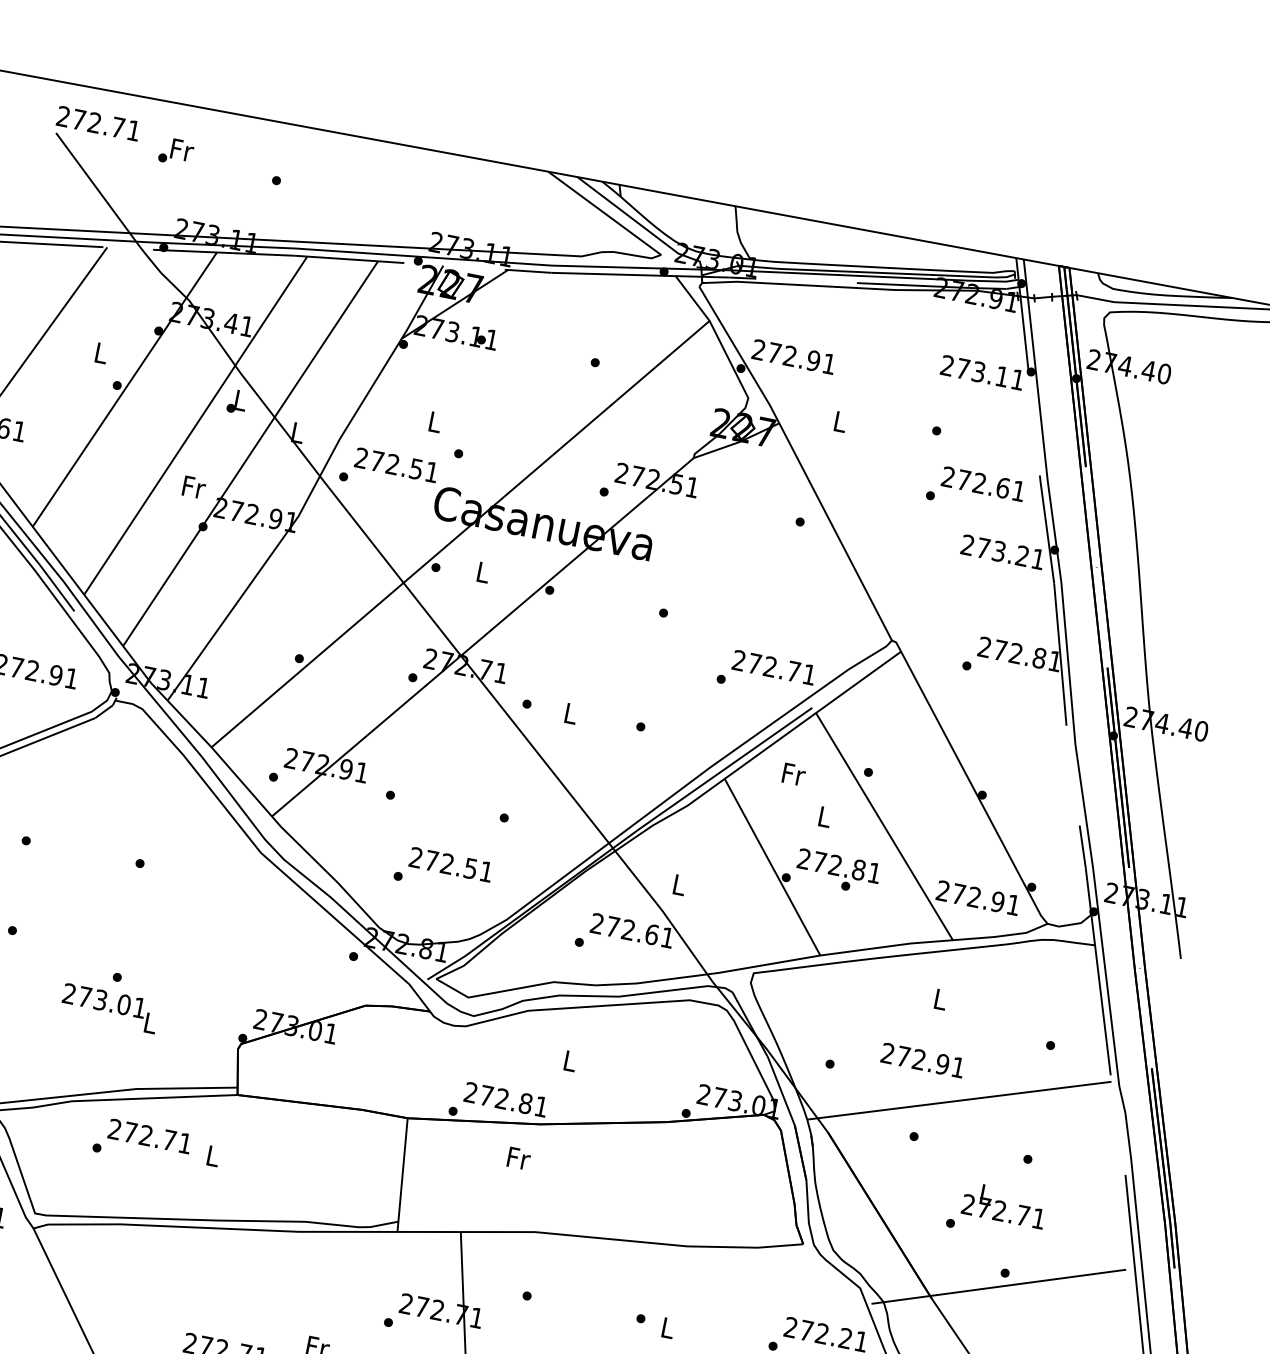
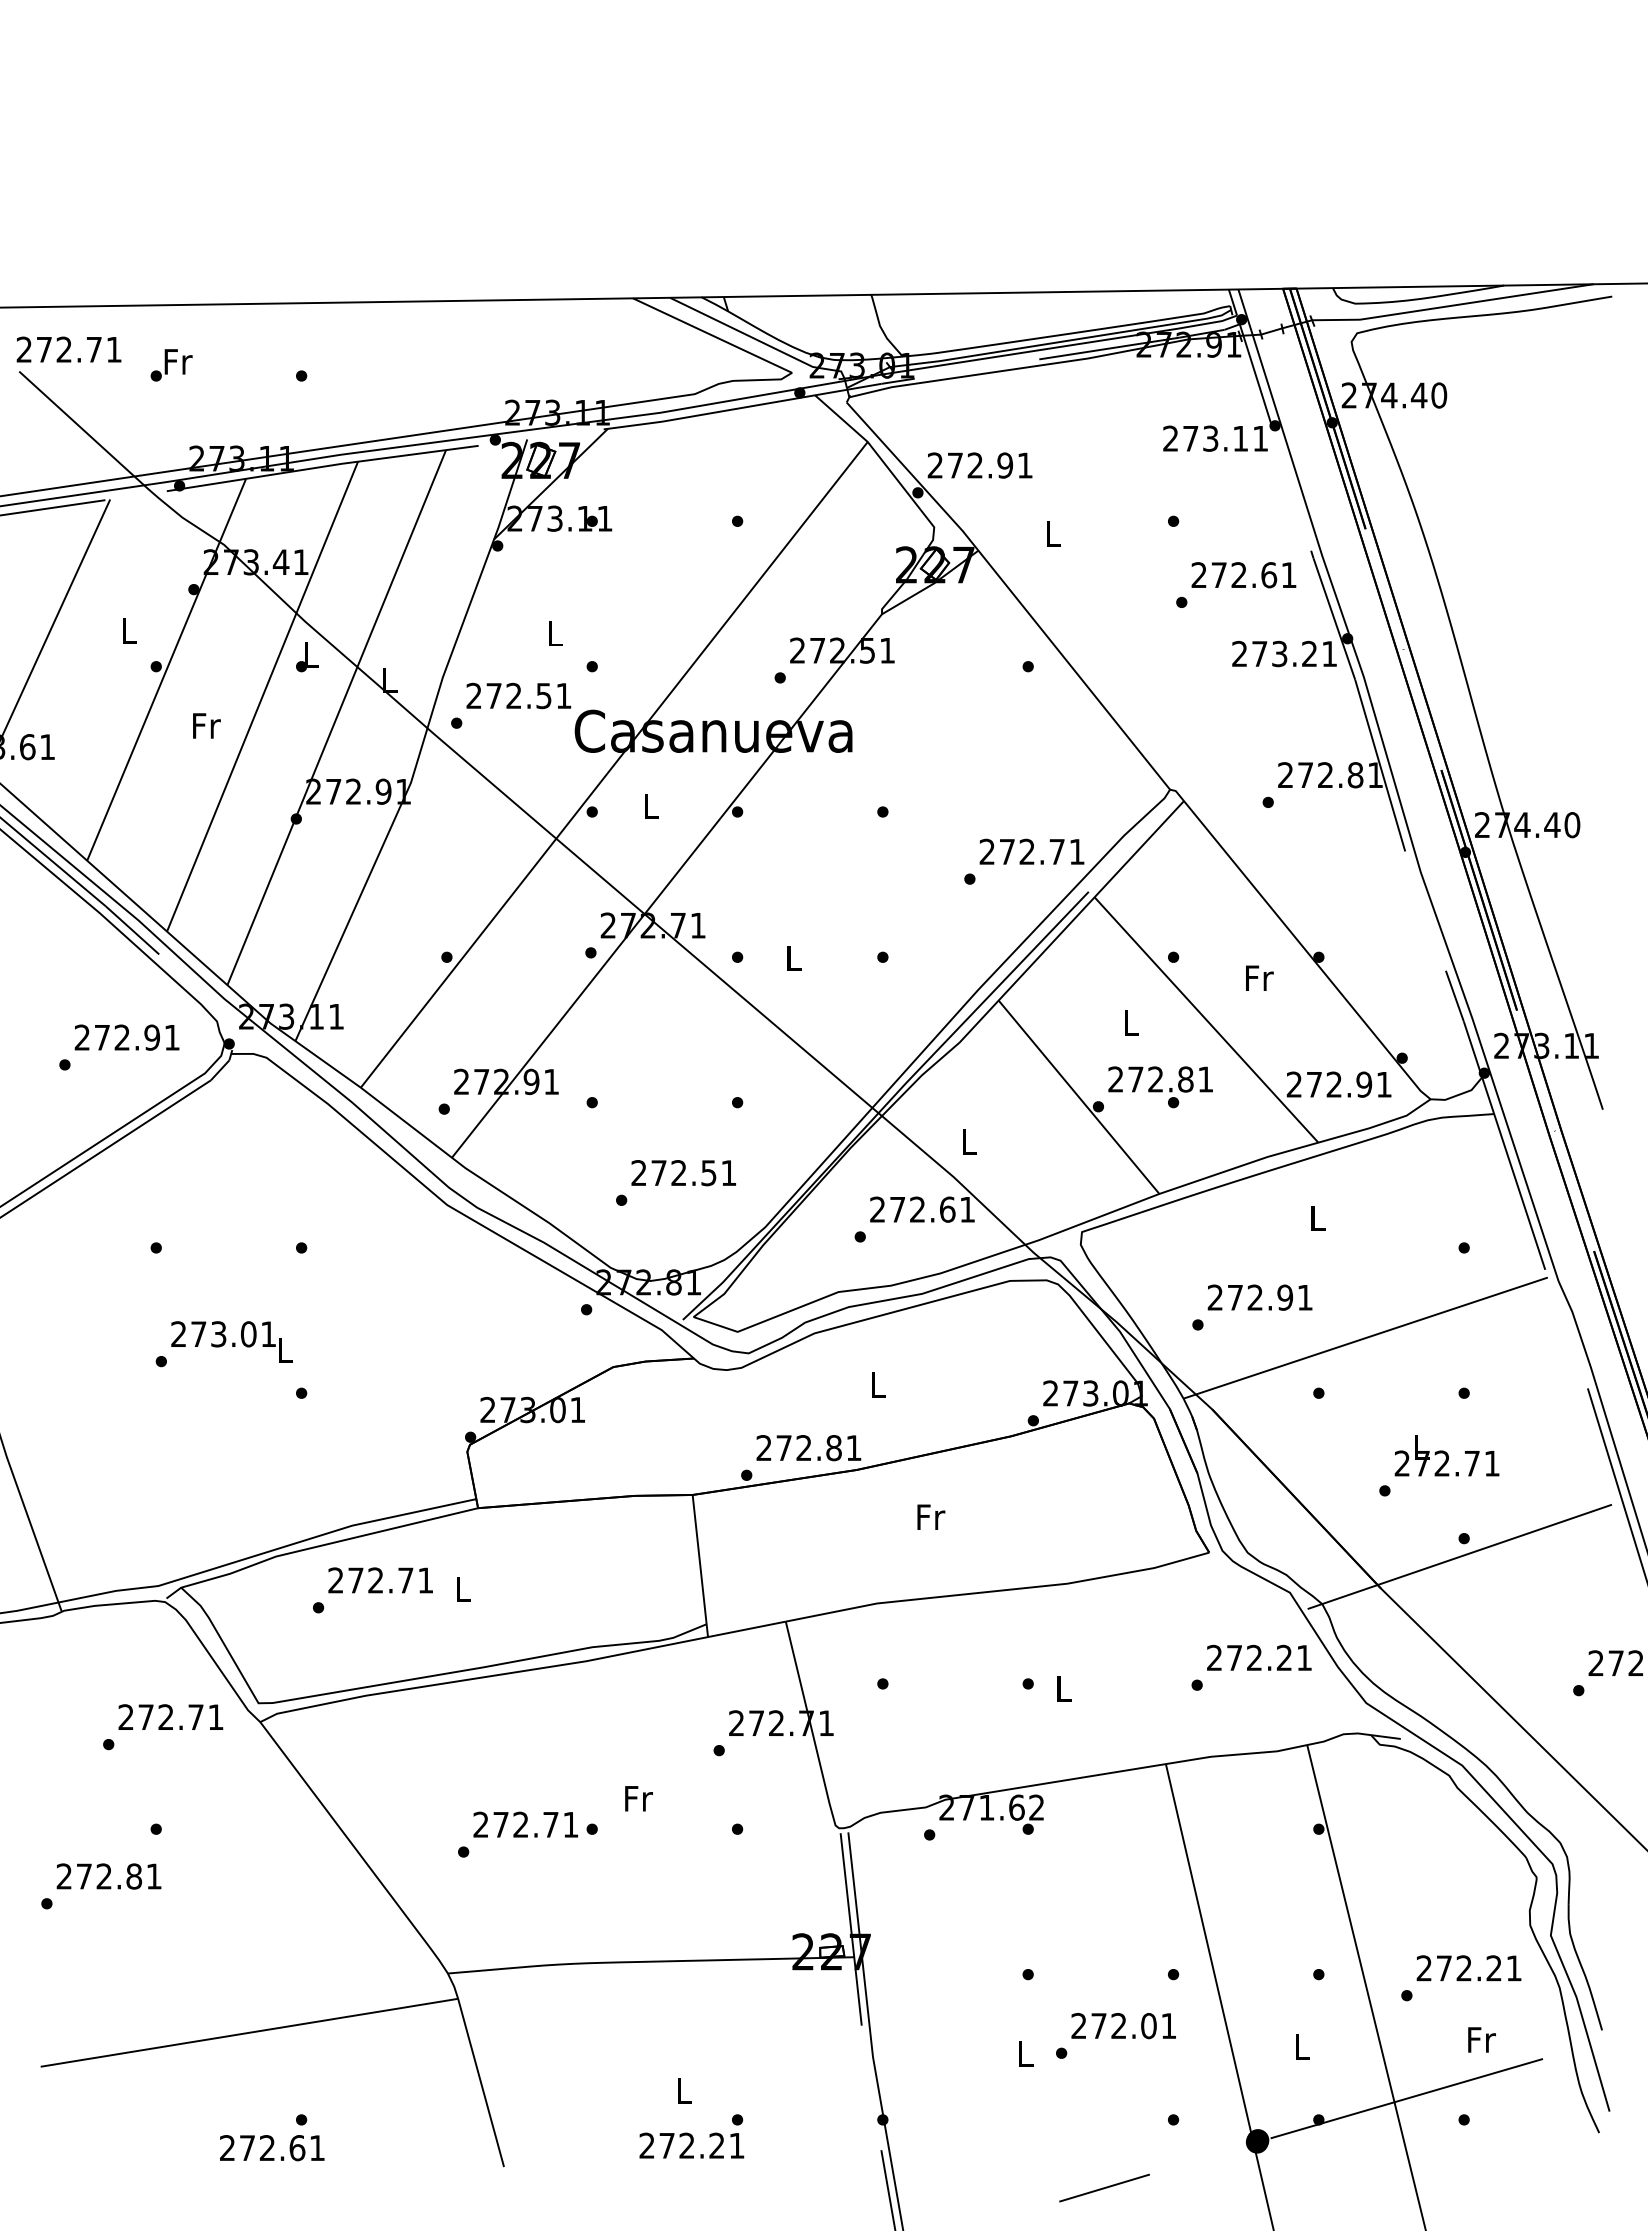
text: (194, 487) -> (206, 725), moved
text: (794, 773) -> (1259, 977), moved
text: (109, 1007) -> (231, 1341), moved
text: (922, 1060) -> (1259, 1297), moved
text: (519, 1158) -> (931, 1516), moved

